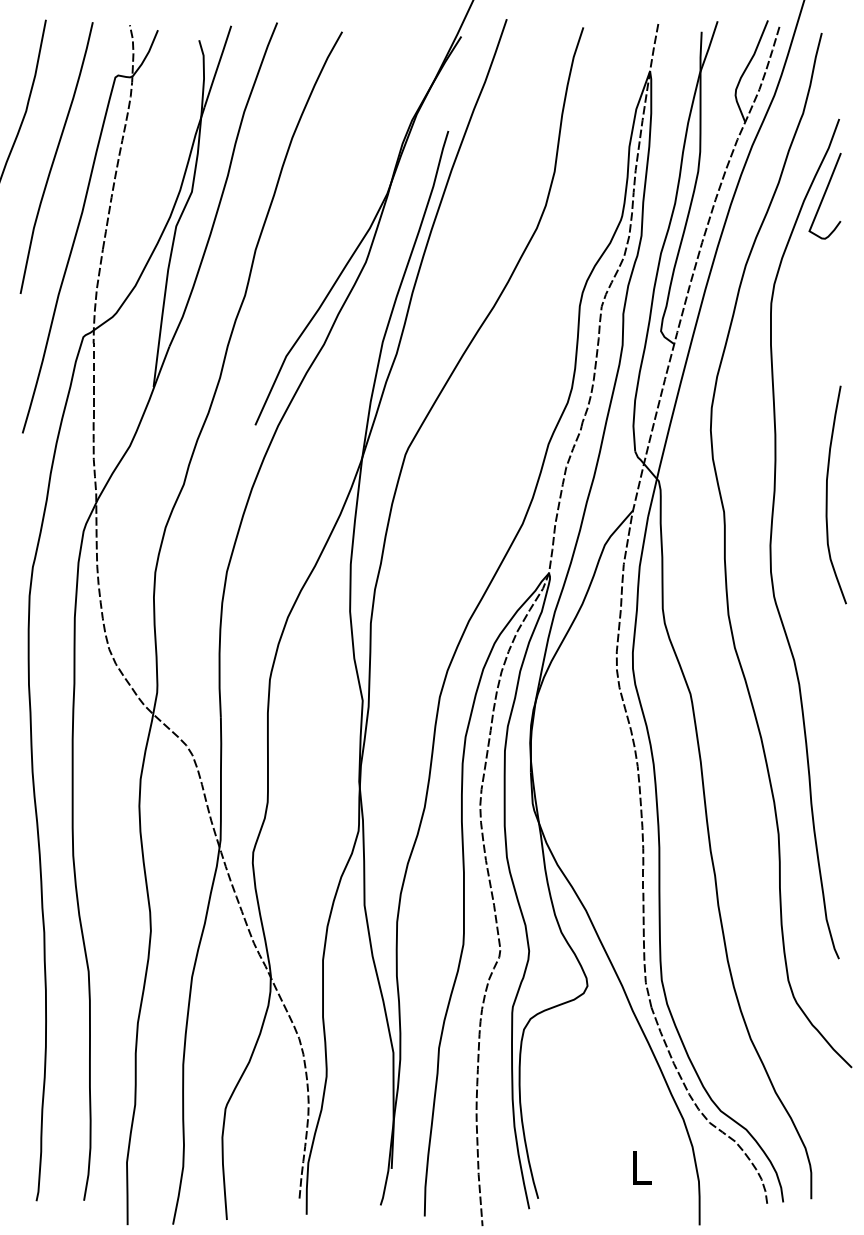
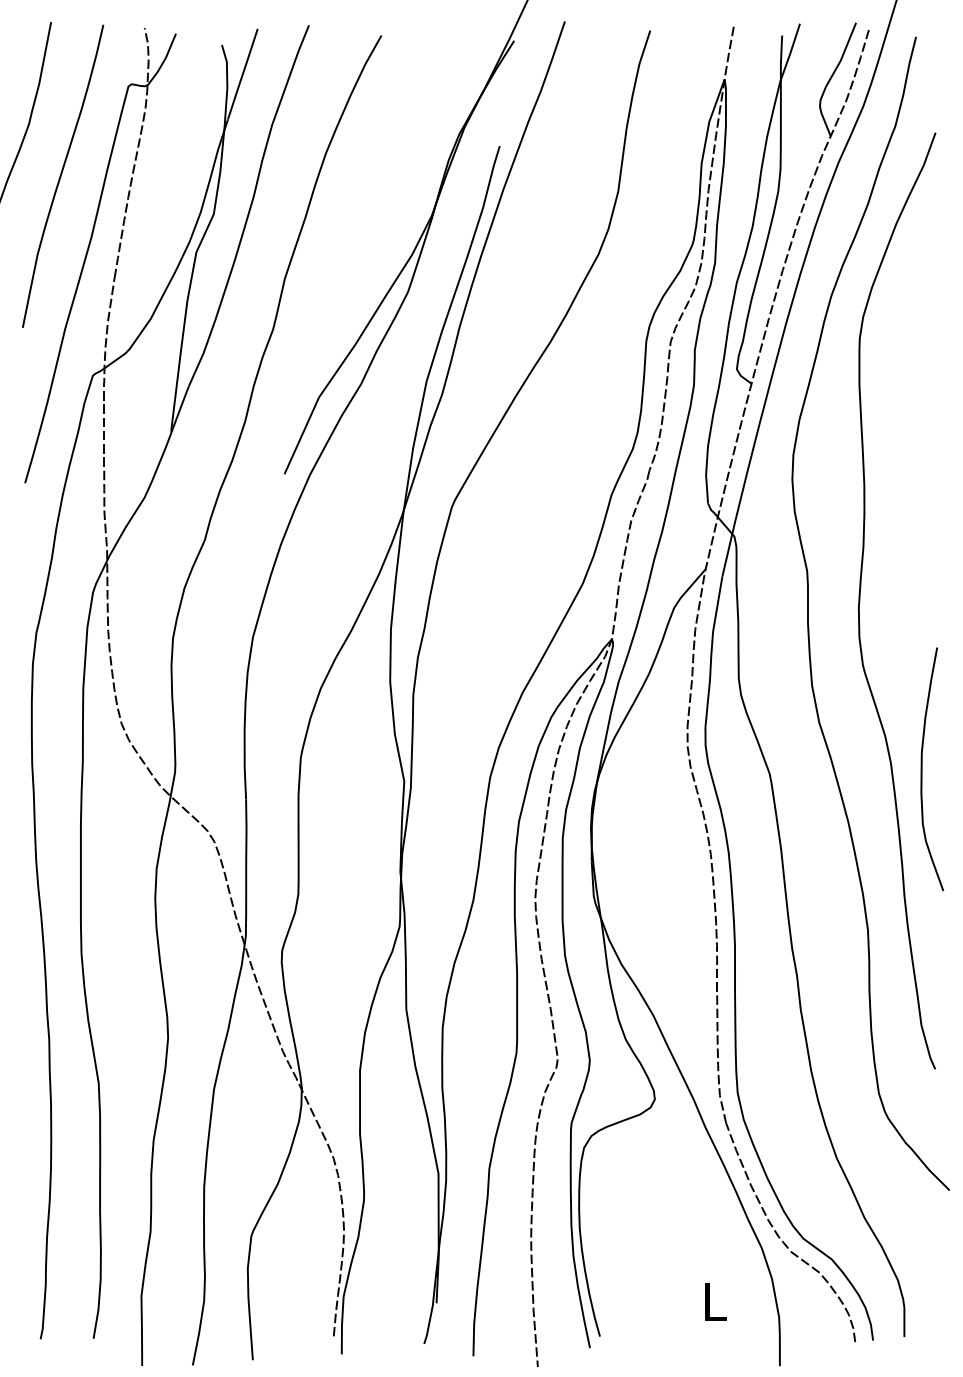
curve: (824, 196) -> (919, 219), removed
curve: (827, 494) -> (922, 768), moved

